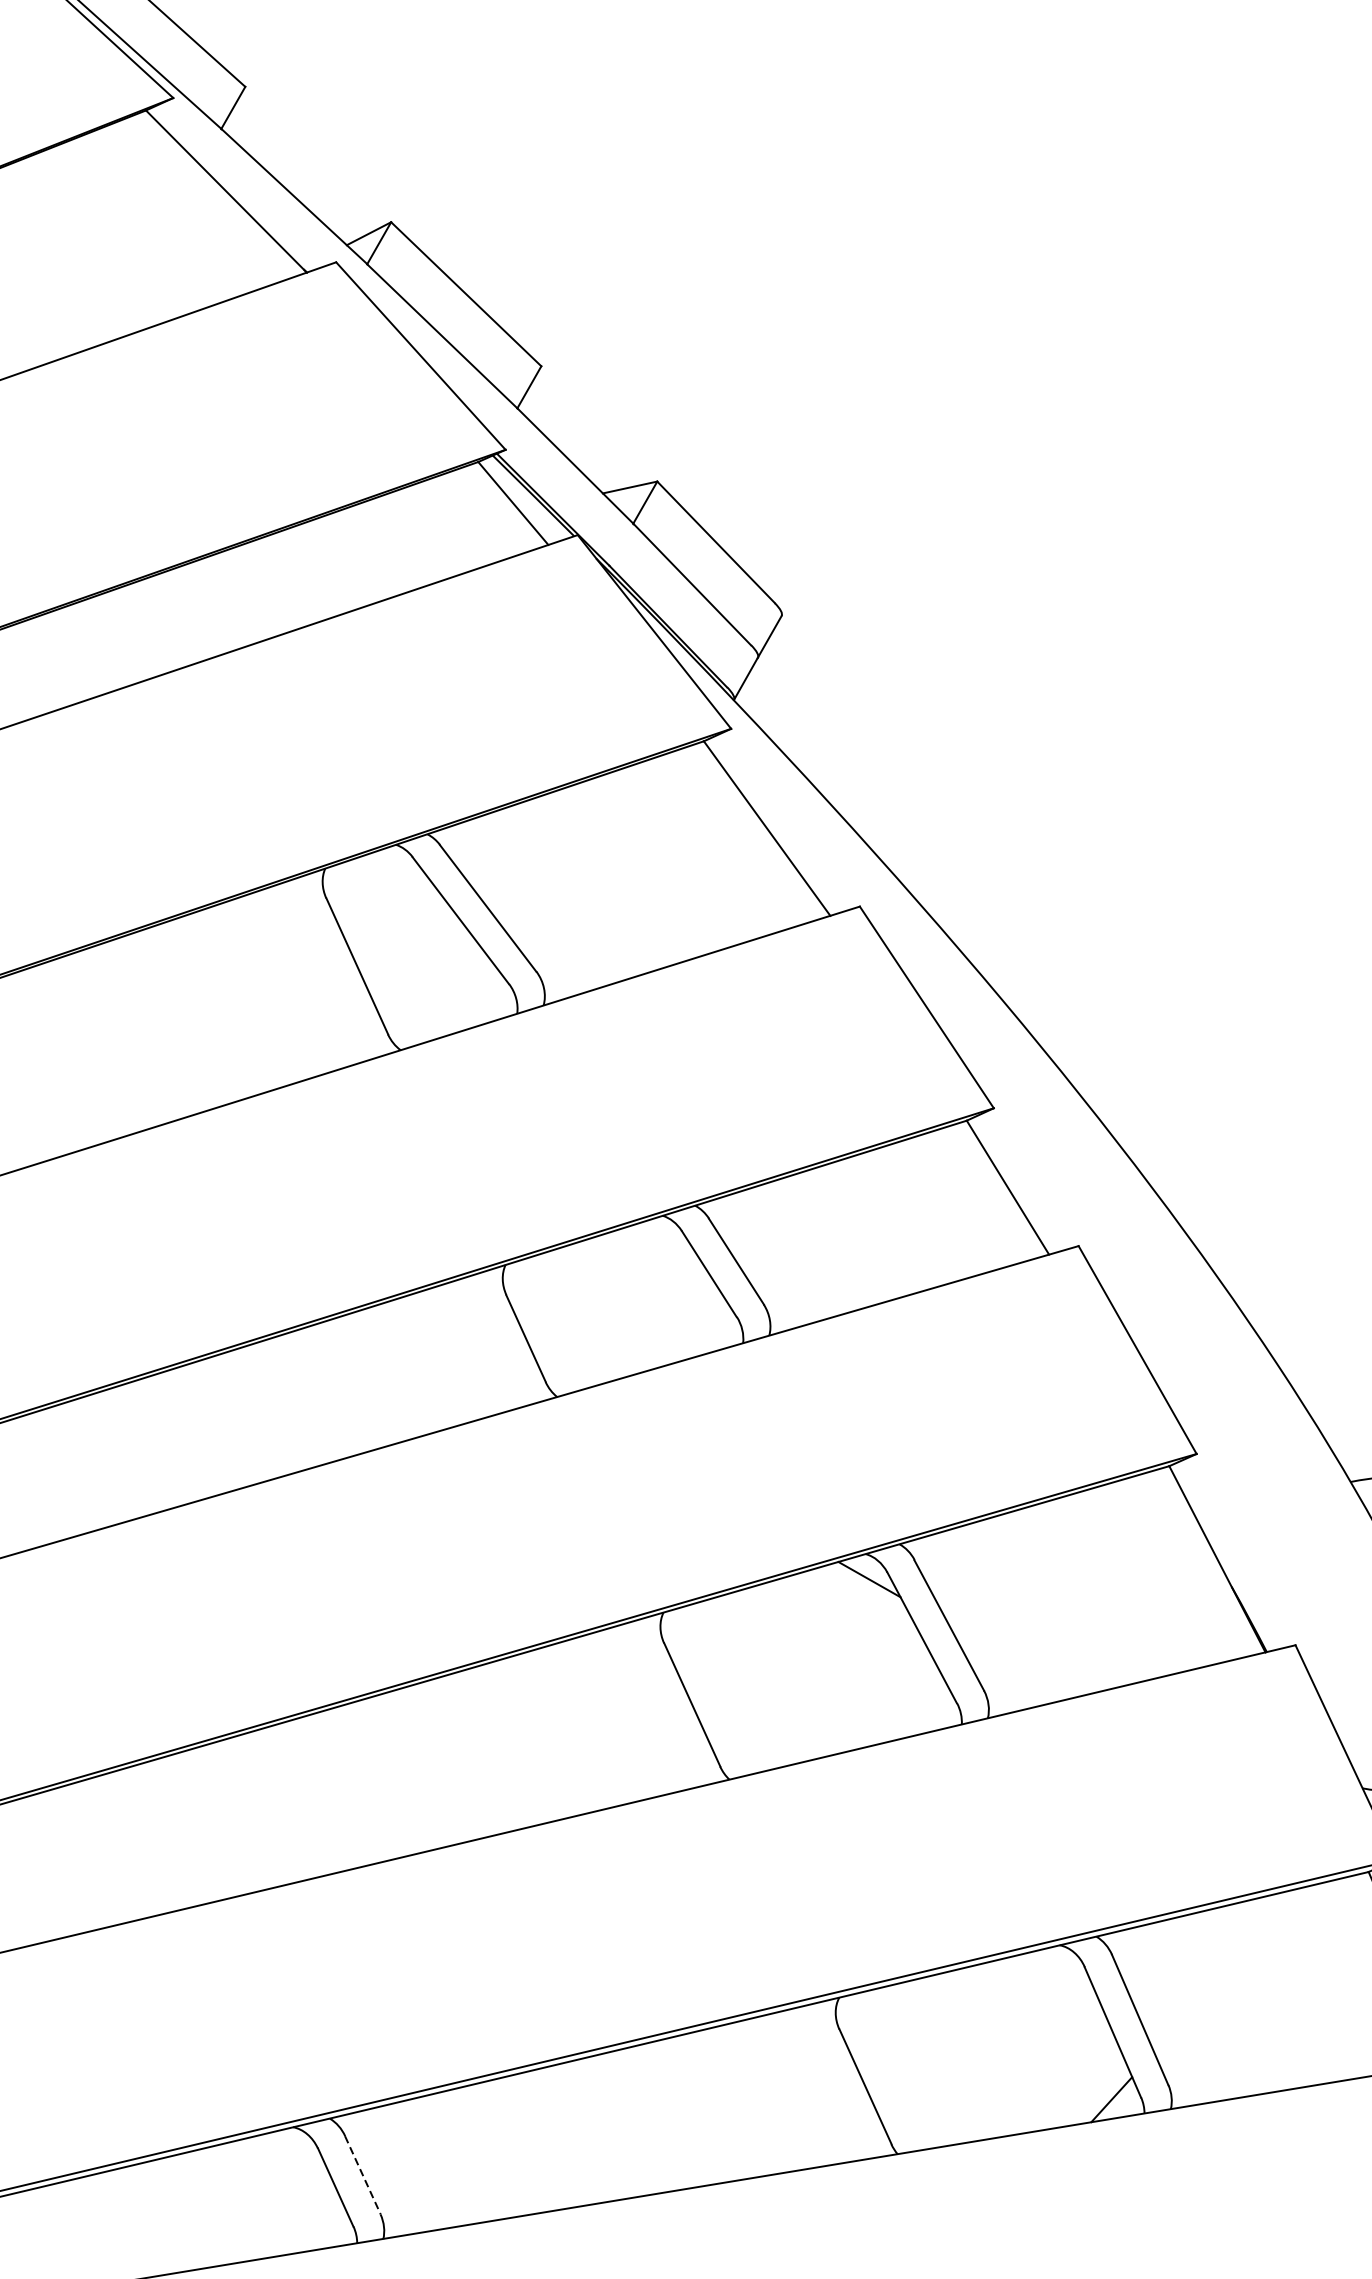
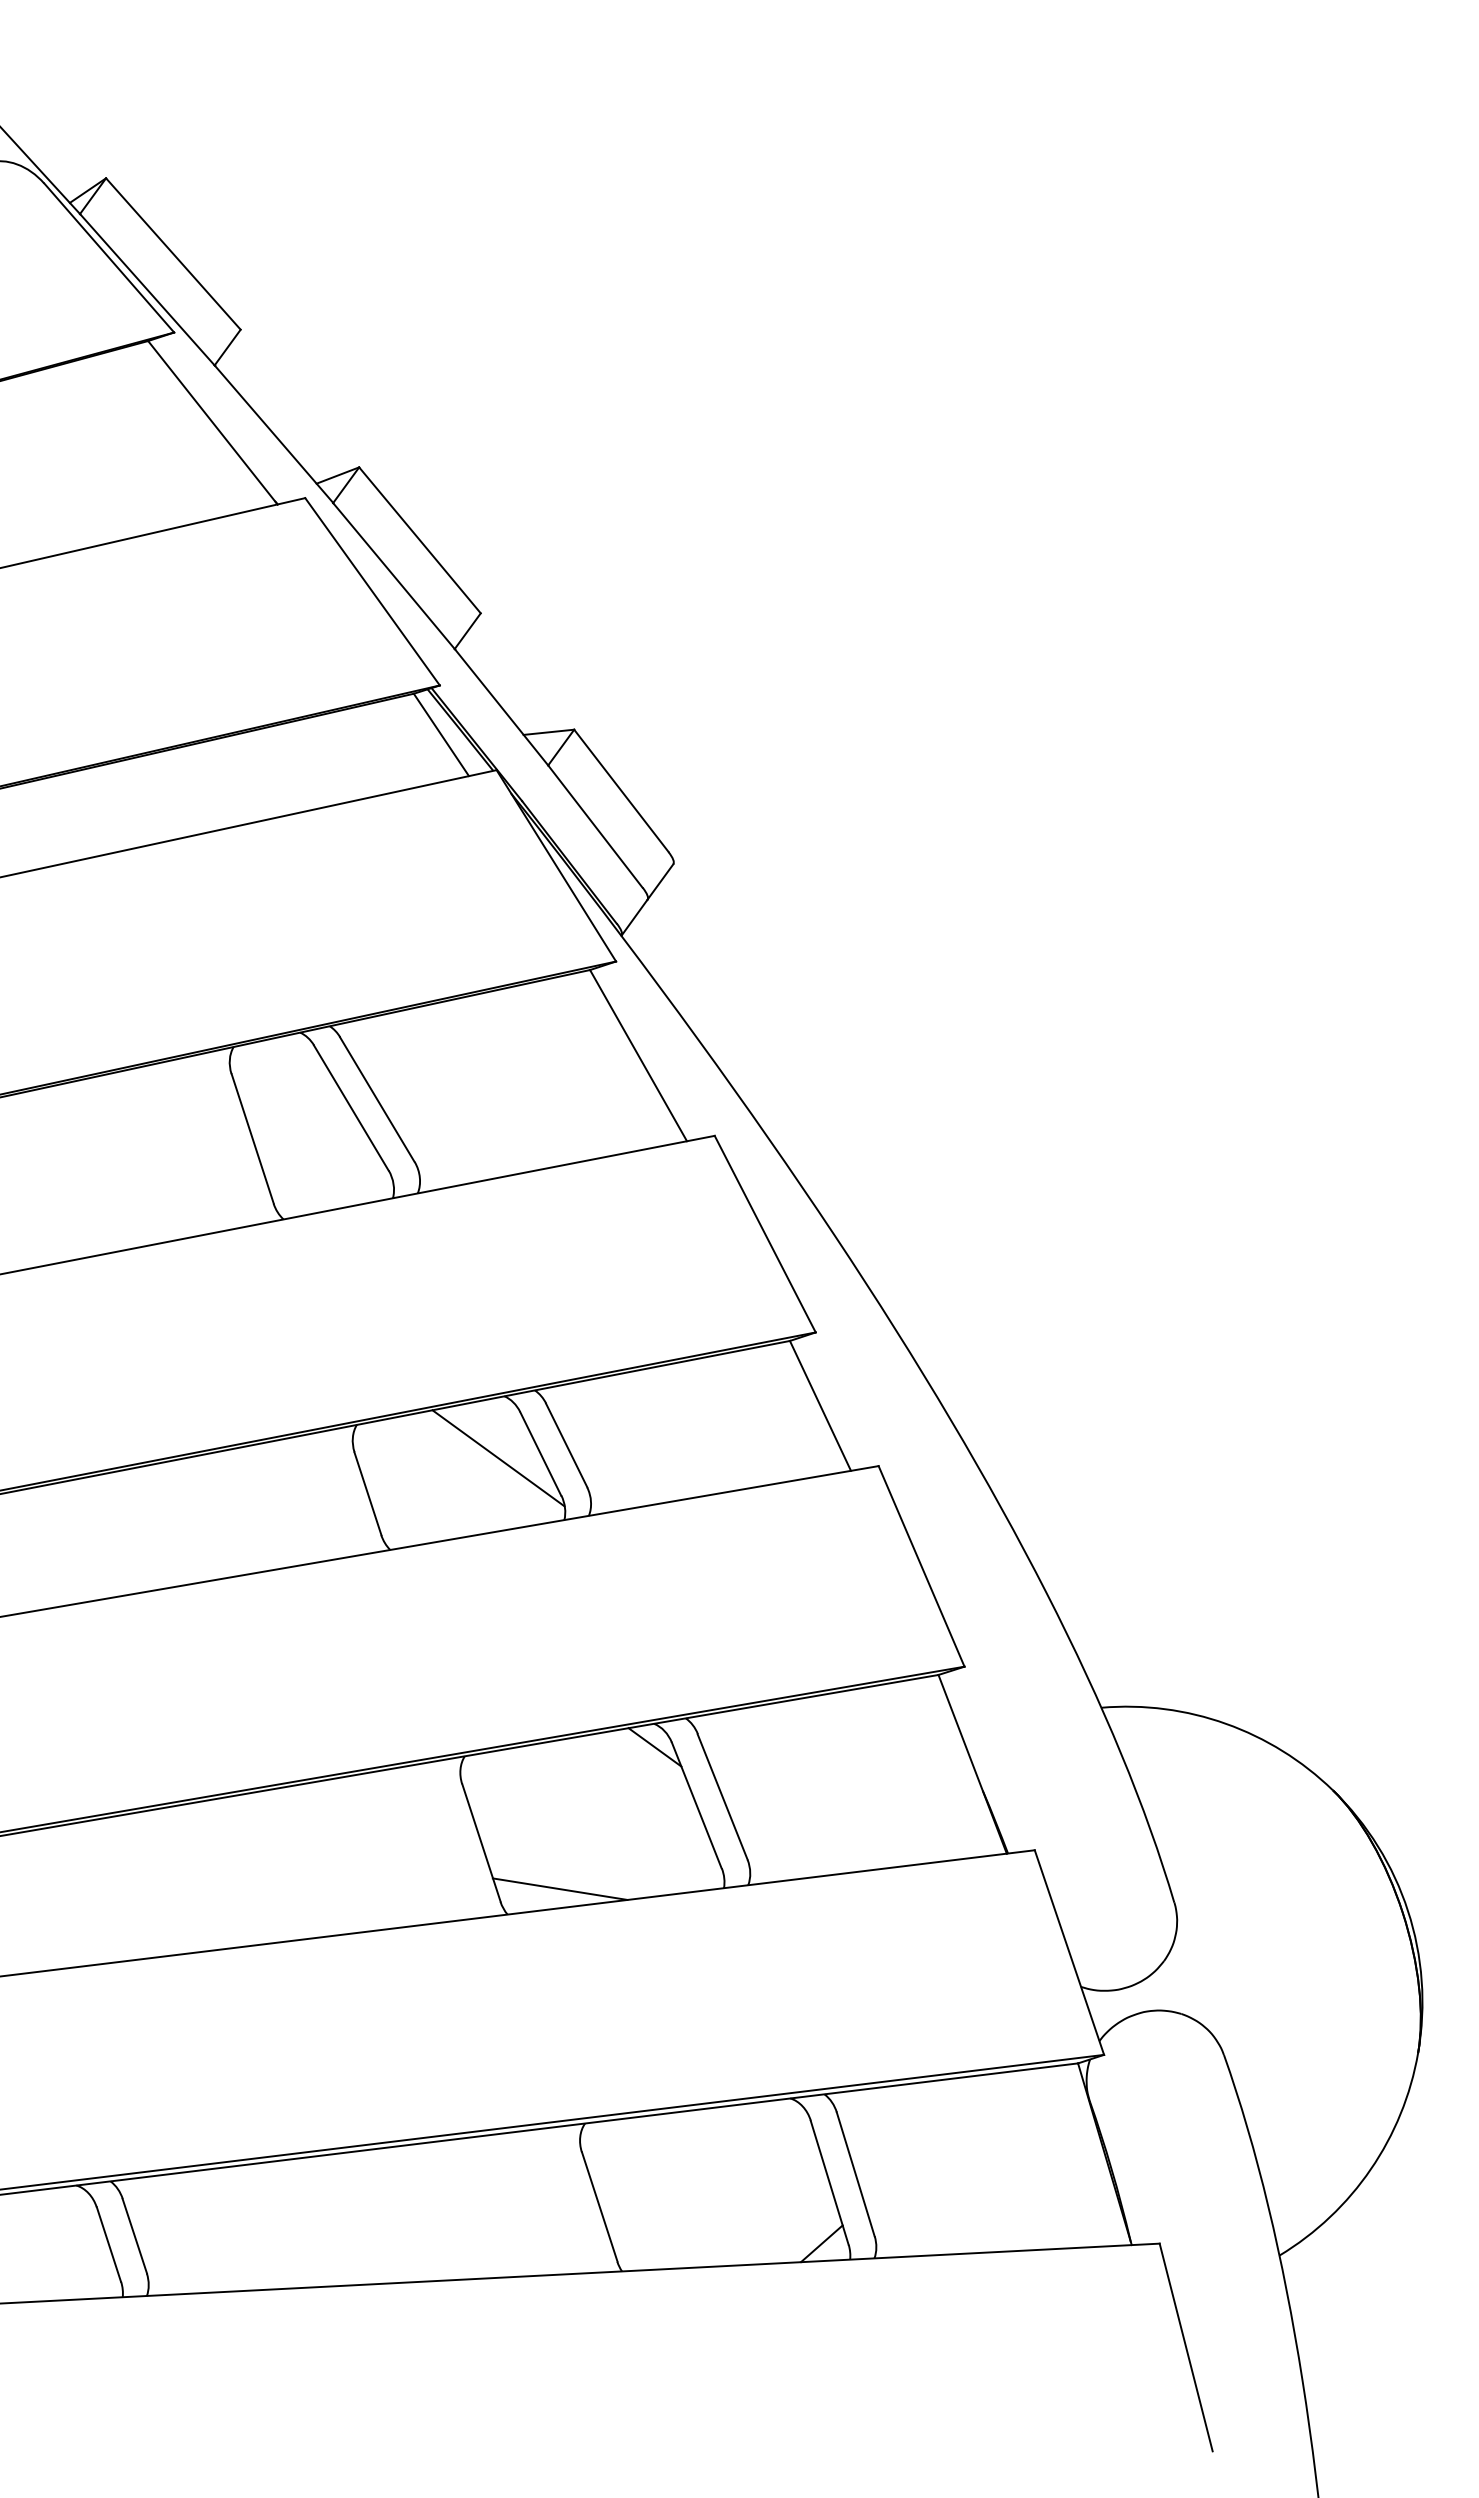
line: (663, 1284) -> (498, 1458), added
line: (782, 1744) -> (559, 1888), added
line: (362, 2175) -> (134, 2236), dashed -> solid

